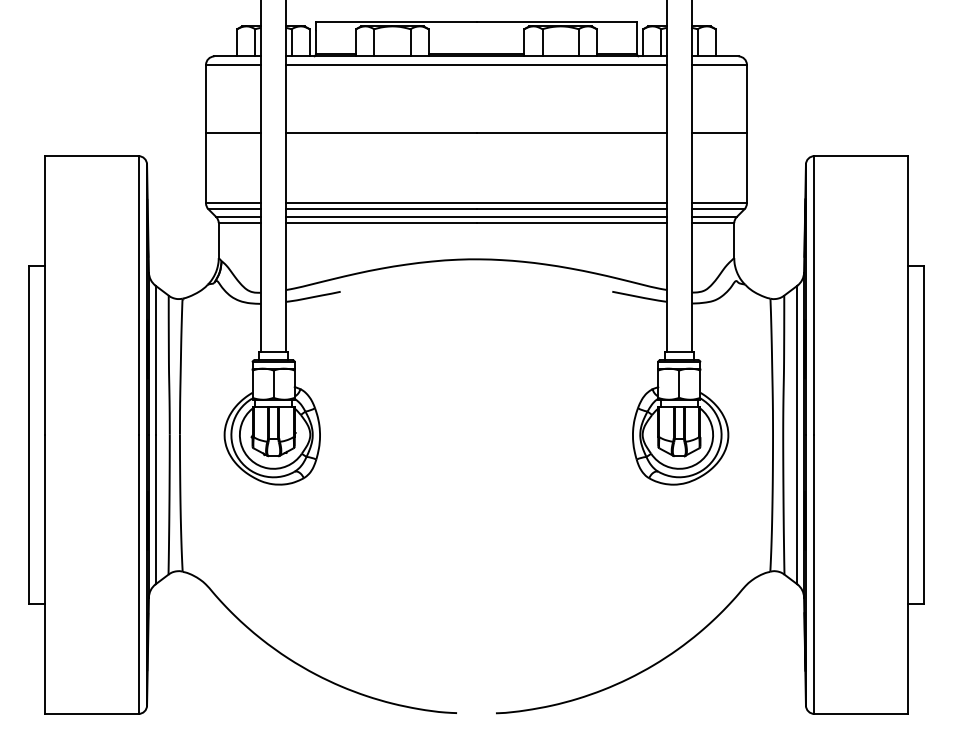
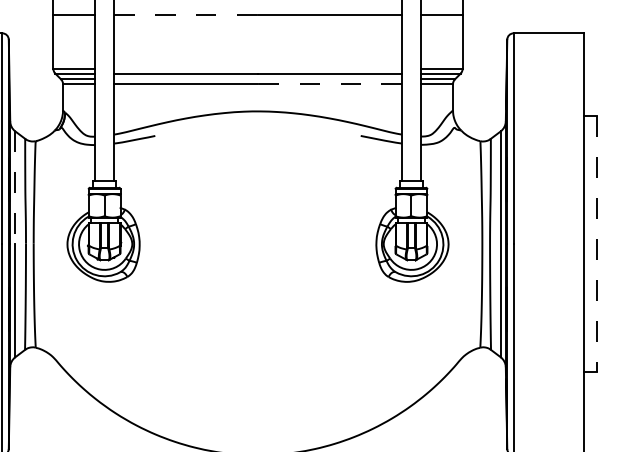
line: (381, 132) -> (186, 15), solid -> dashed
line: (476, 203) -> (258, 69), removed
line: (476, 217) -> (258, 79), removed
line: (571, 223) -> (329, 84), solid -> dashed
line: (155, 360) -> (15, 187), solid -> dashed
line: (924, 435) -> (596, 244), solid -> dashed

